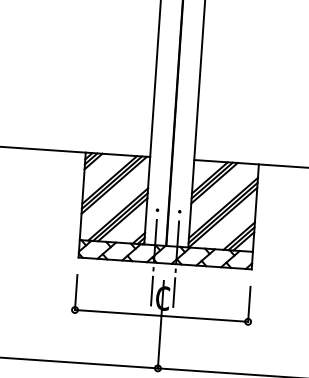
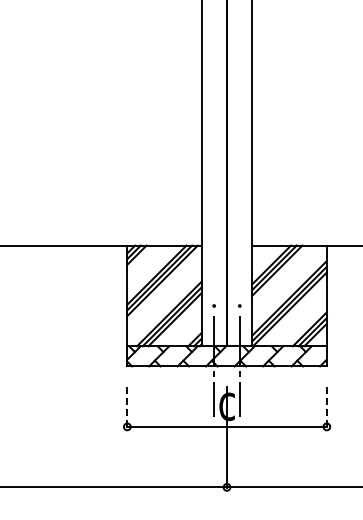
line: (76, 293) -> (127, 407), solid -> dashed
line: (249, 304) -> (326, 407), solid -> dashed

